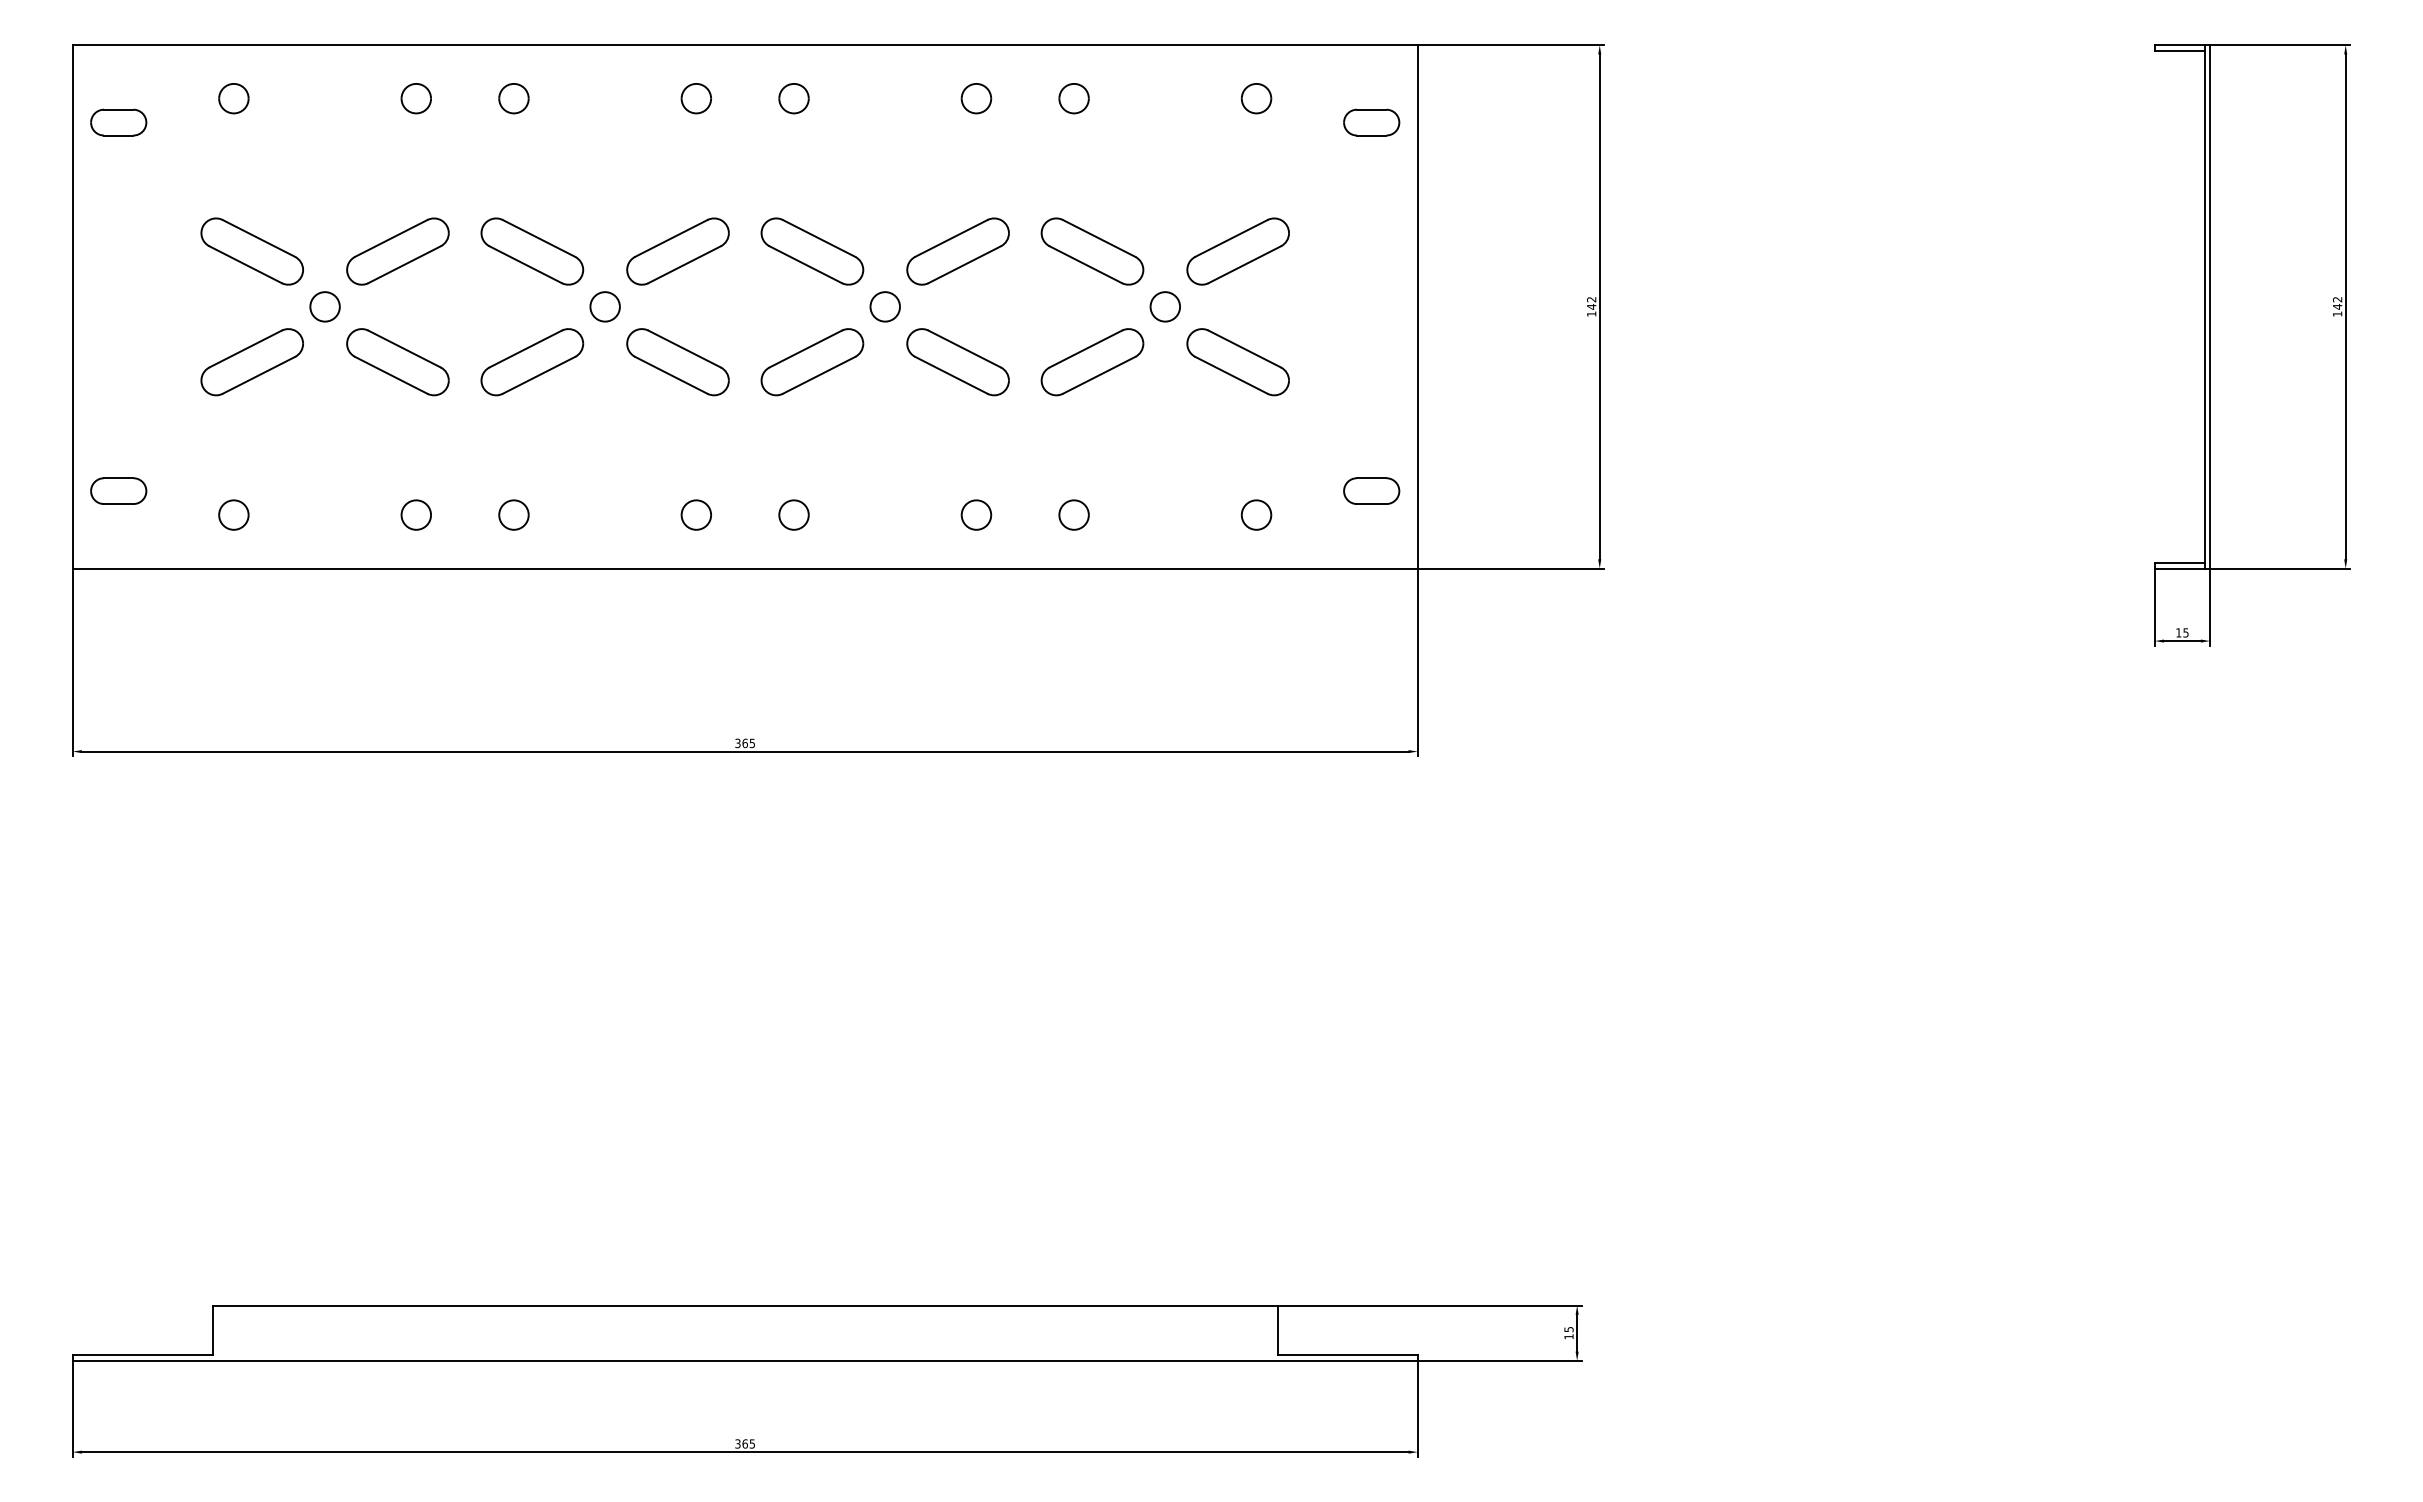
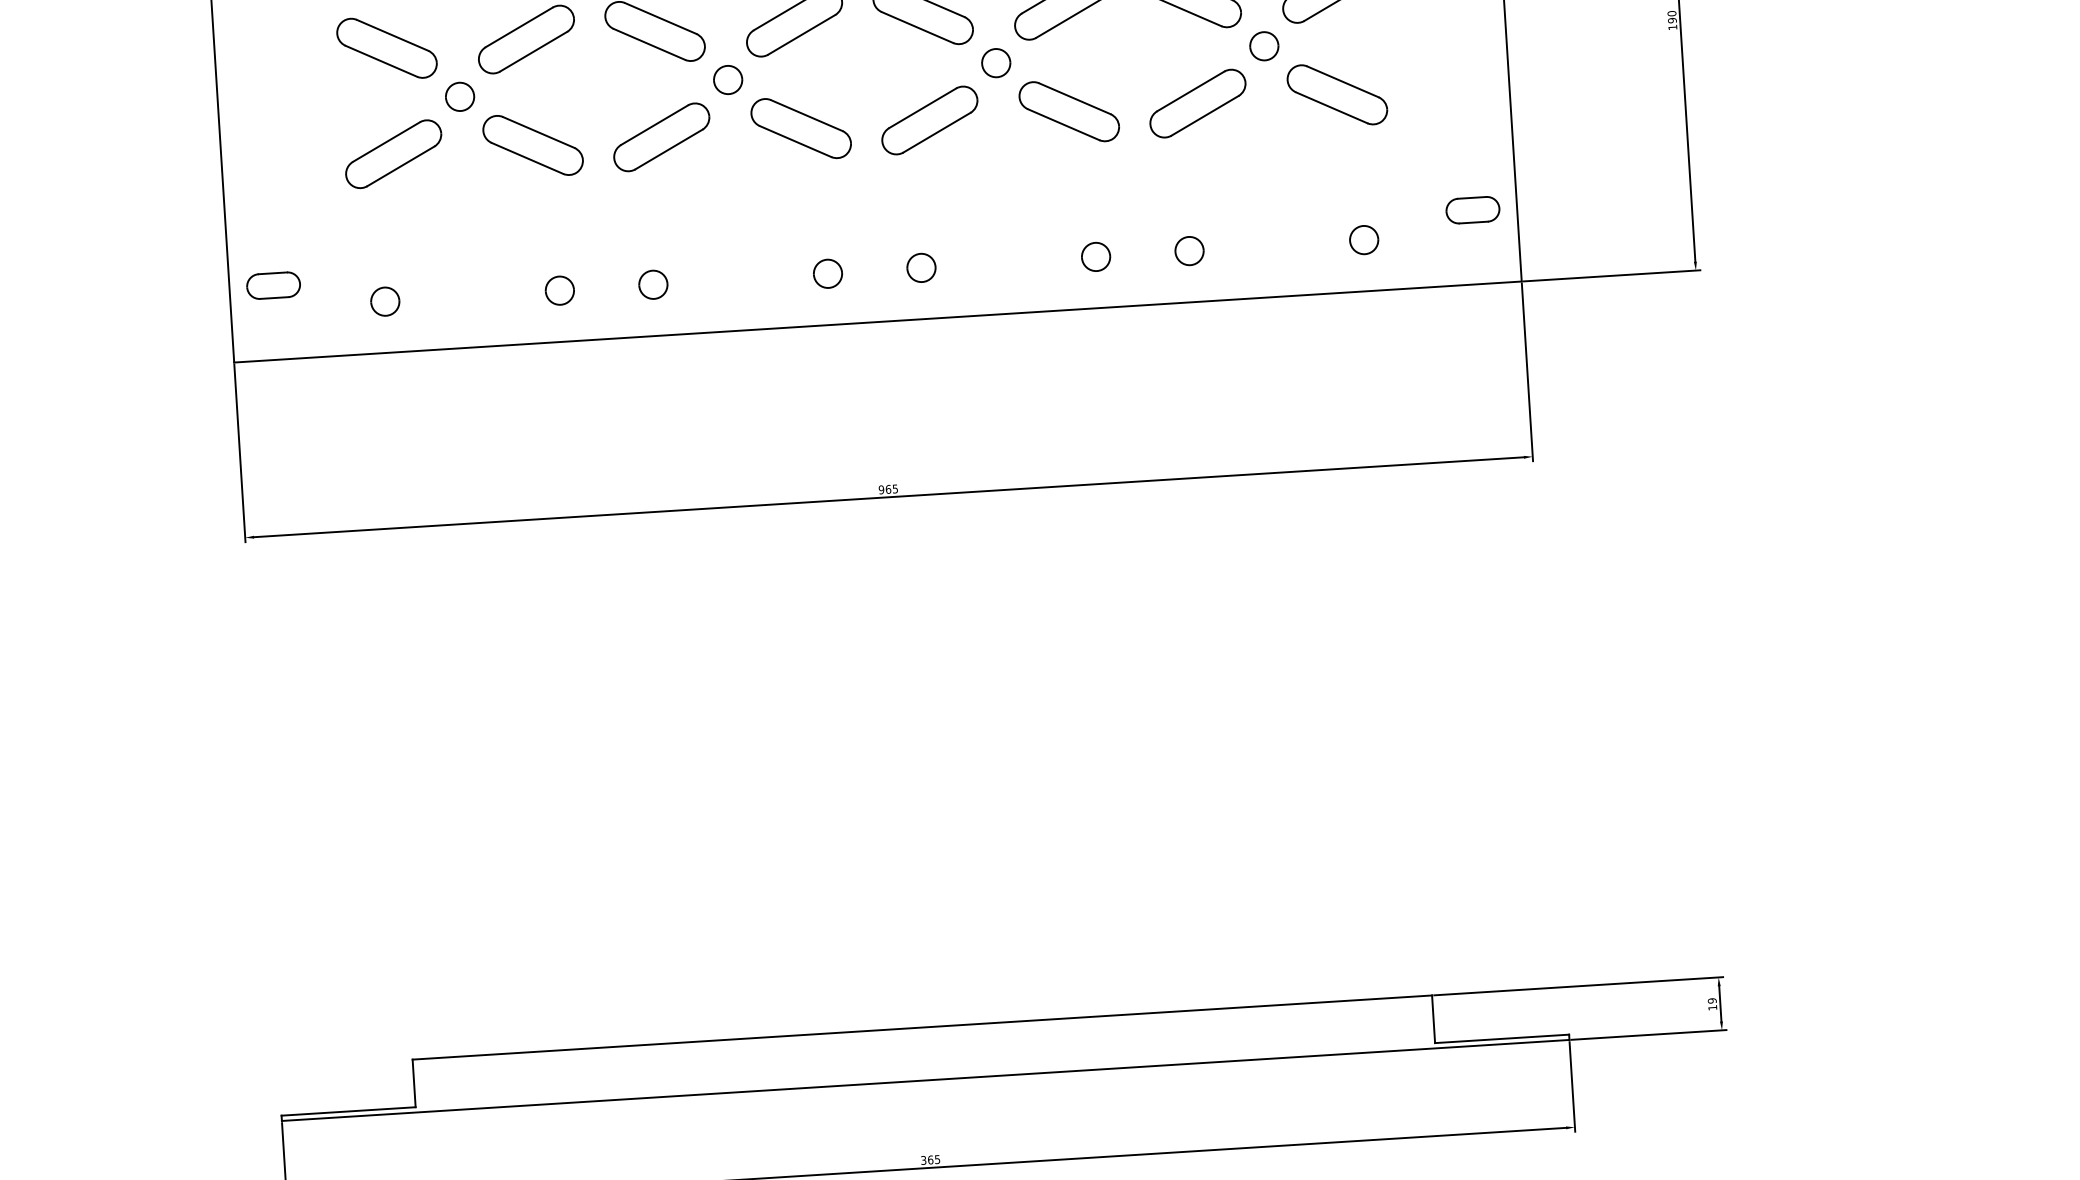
text: (1591, 302) -> (1672, 16), 142 -> 190
text: (737, 742) -> (881, 489), 365 -> 965
text: (1568, 1329) -> (1711, 1000), 15 -> 19

